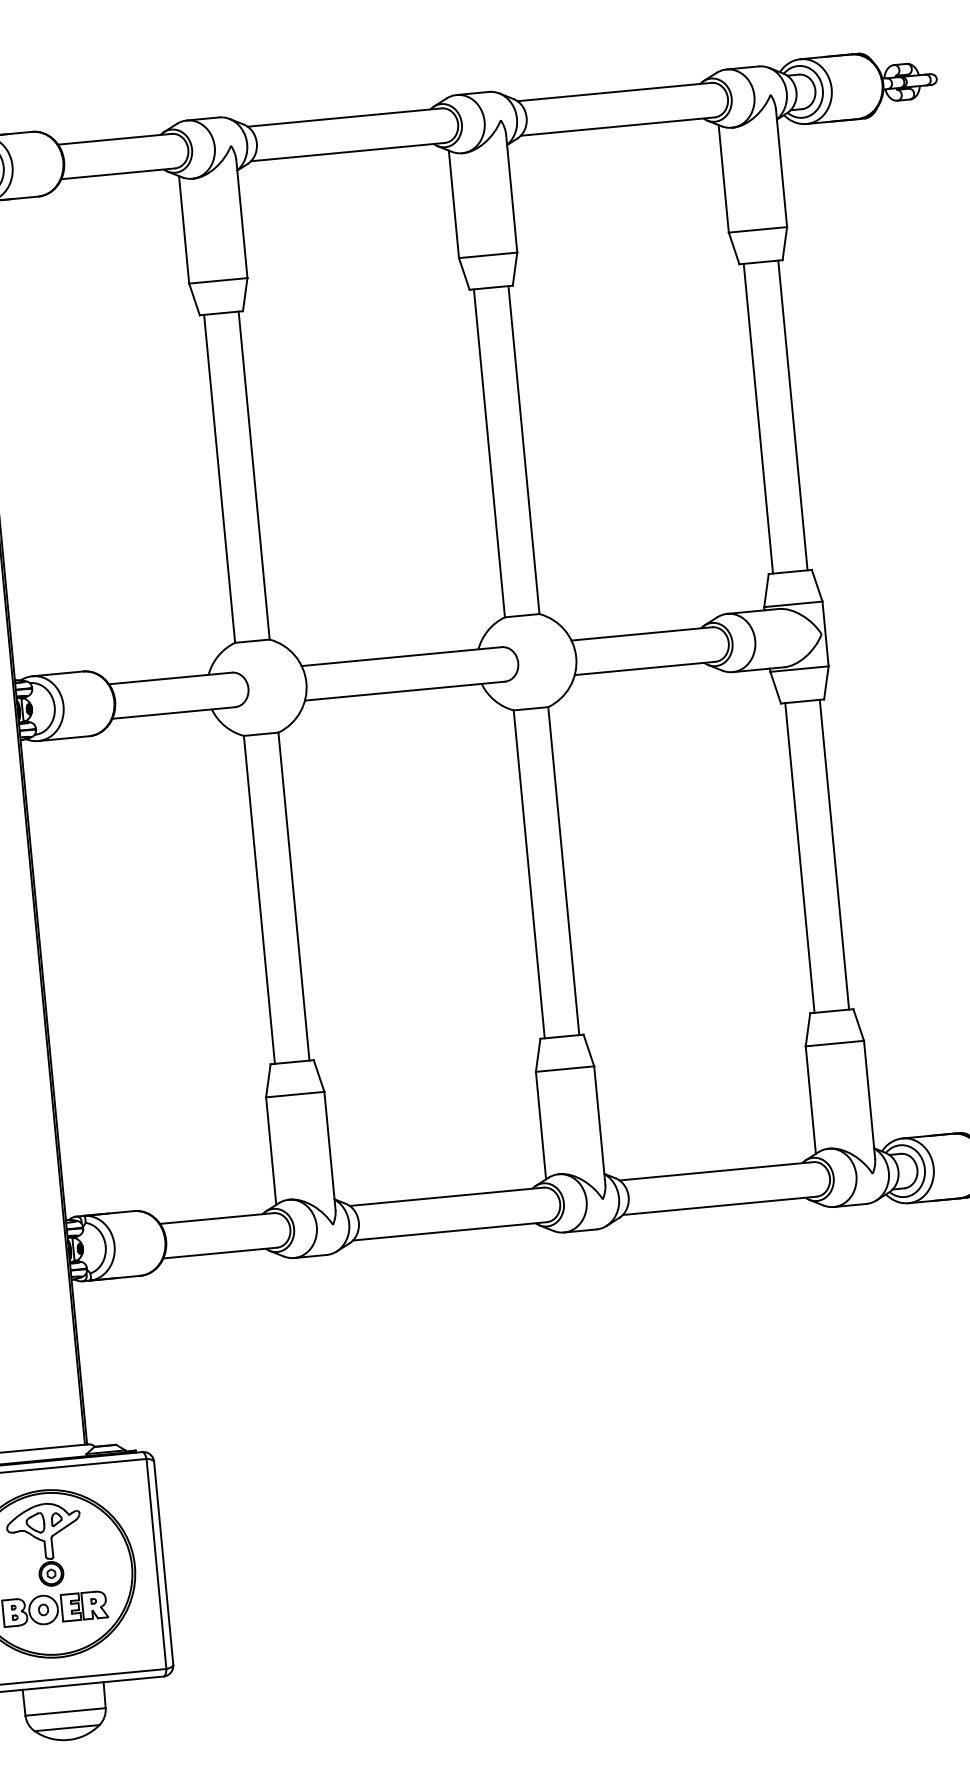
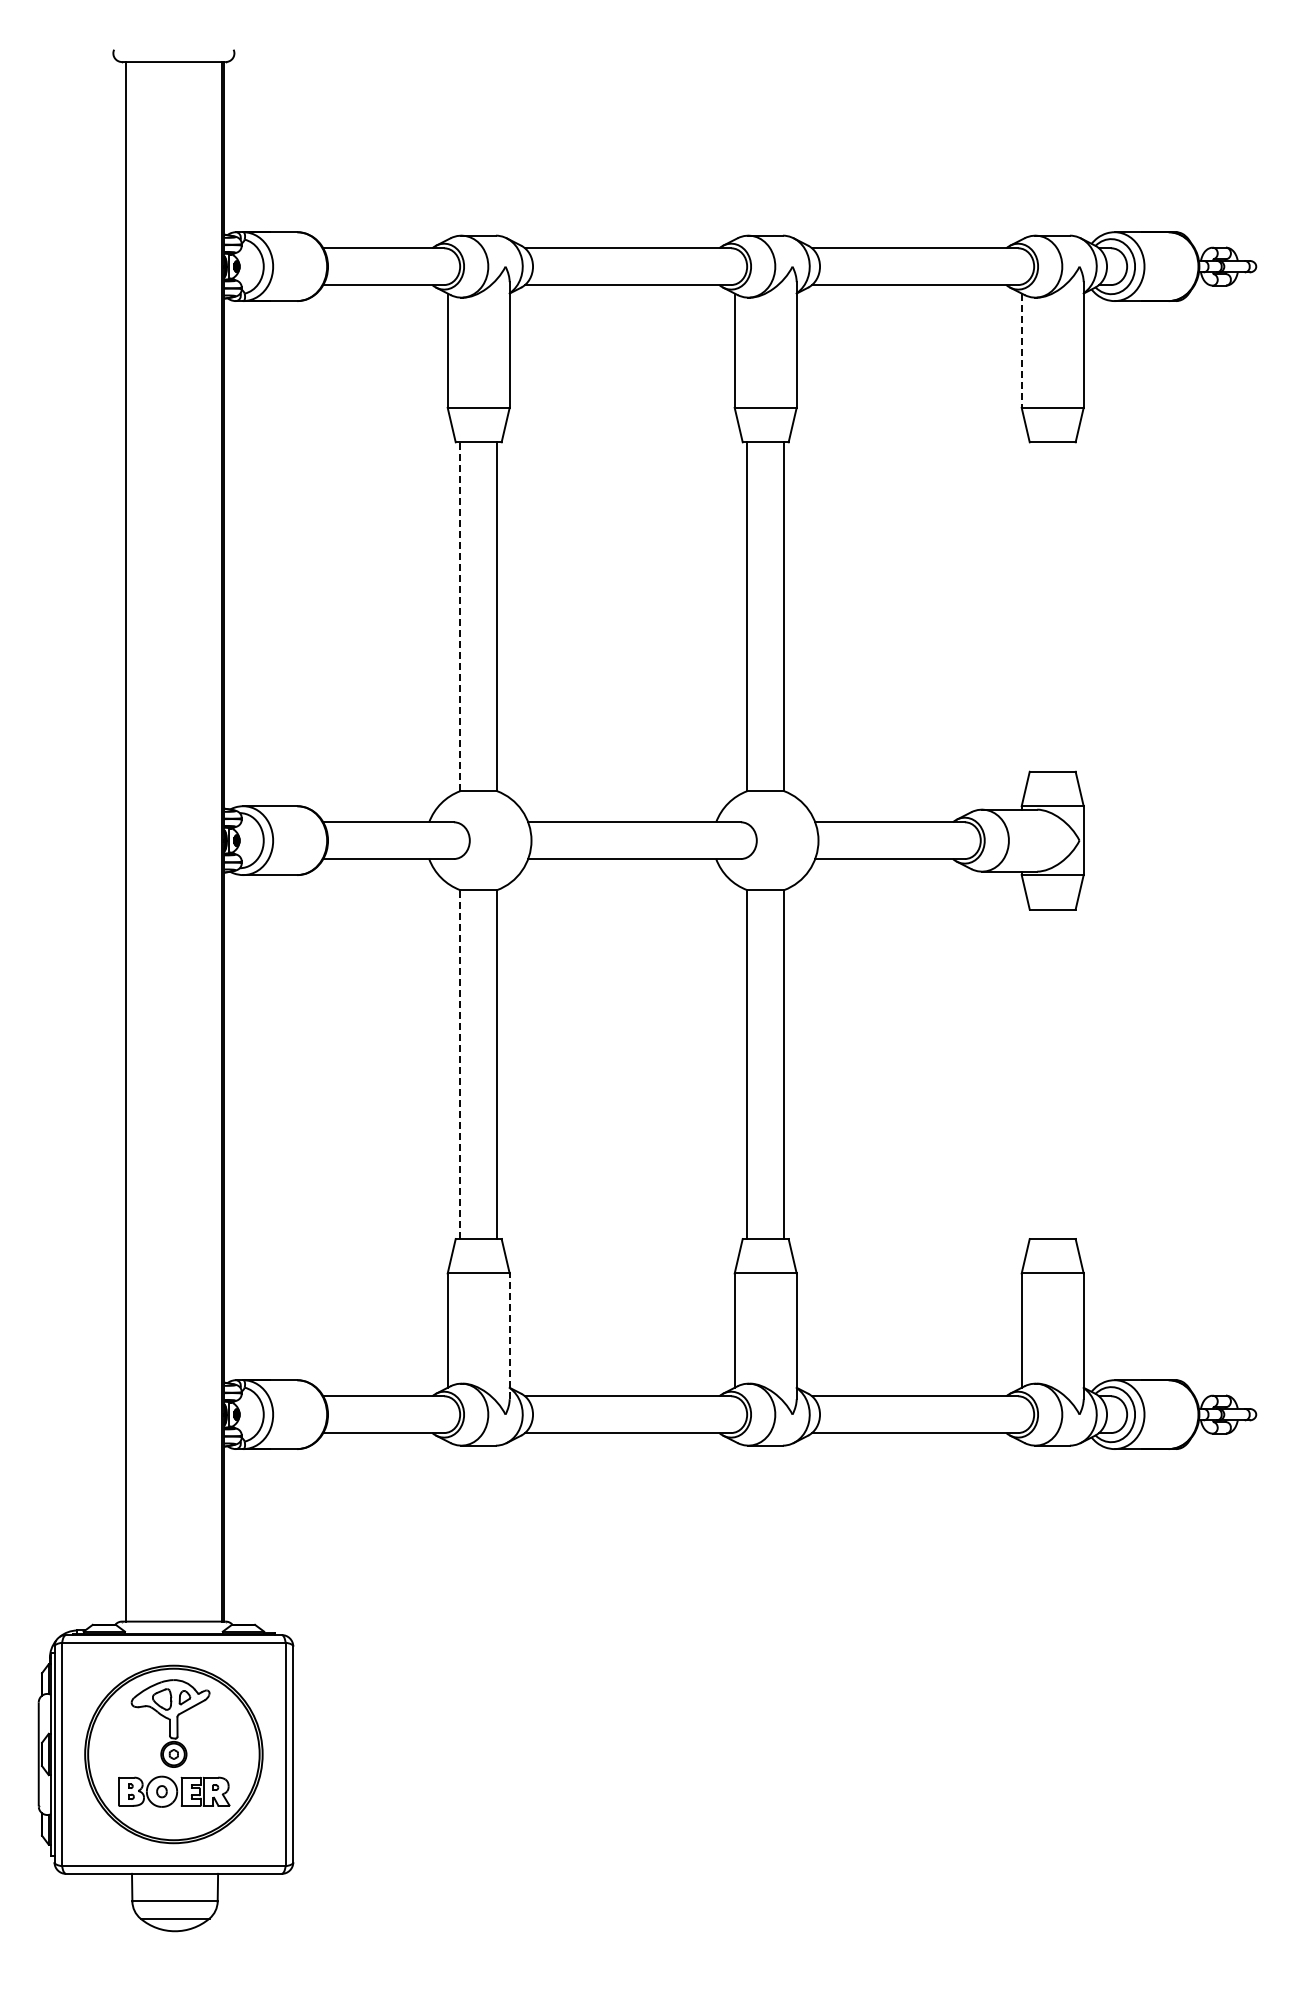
line: (723, 179) -> (1021, 351), solid -> dashed
line: (793, 414) -> (1071, 606), removed
line: (758, 418) -> (1034, 606), removed
line: (219, 478) -> (460, 616), solid -> dashed
line: (834, 854) -> (1071, 1074), removed
line: (800, 858) -> (1034, 1074), removed
line: (259, 899) -> (460, 1064), solid -> dashed
line: (329, 1151) -> (509, 1336), solid -> dashed

